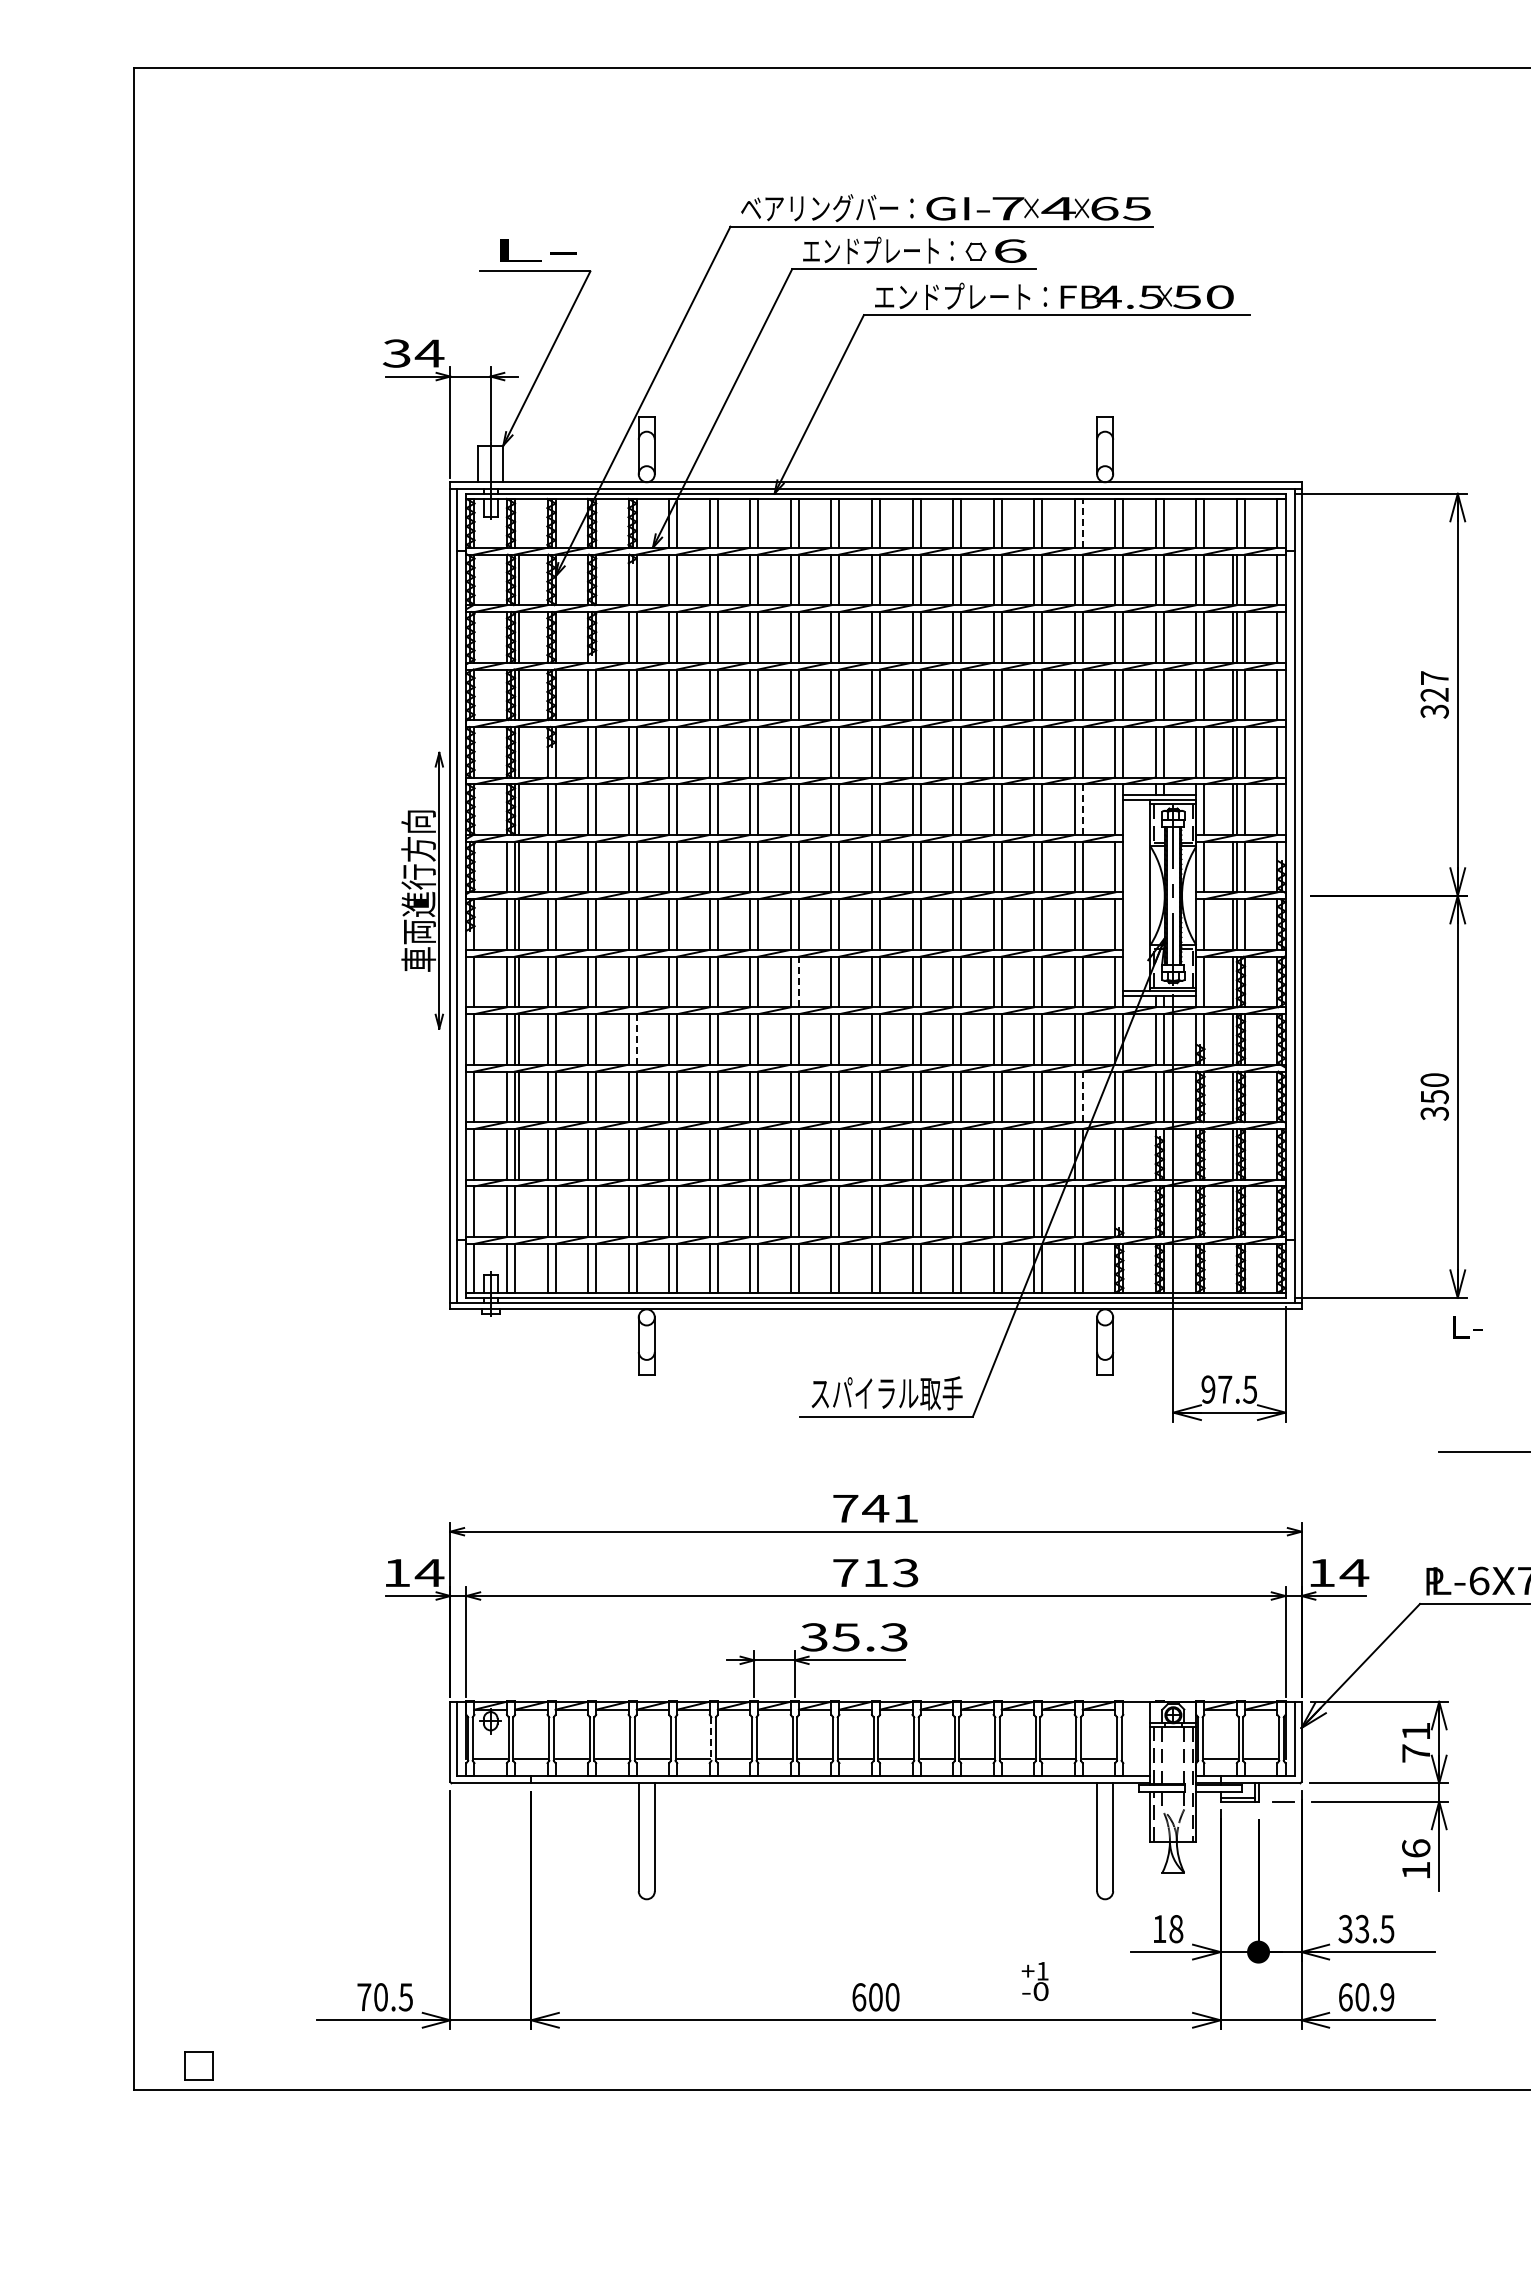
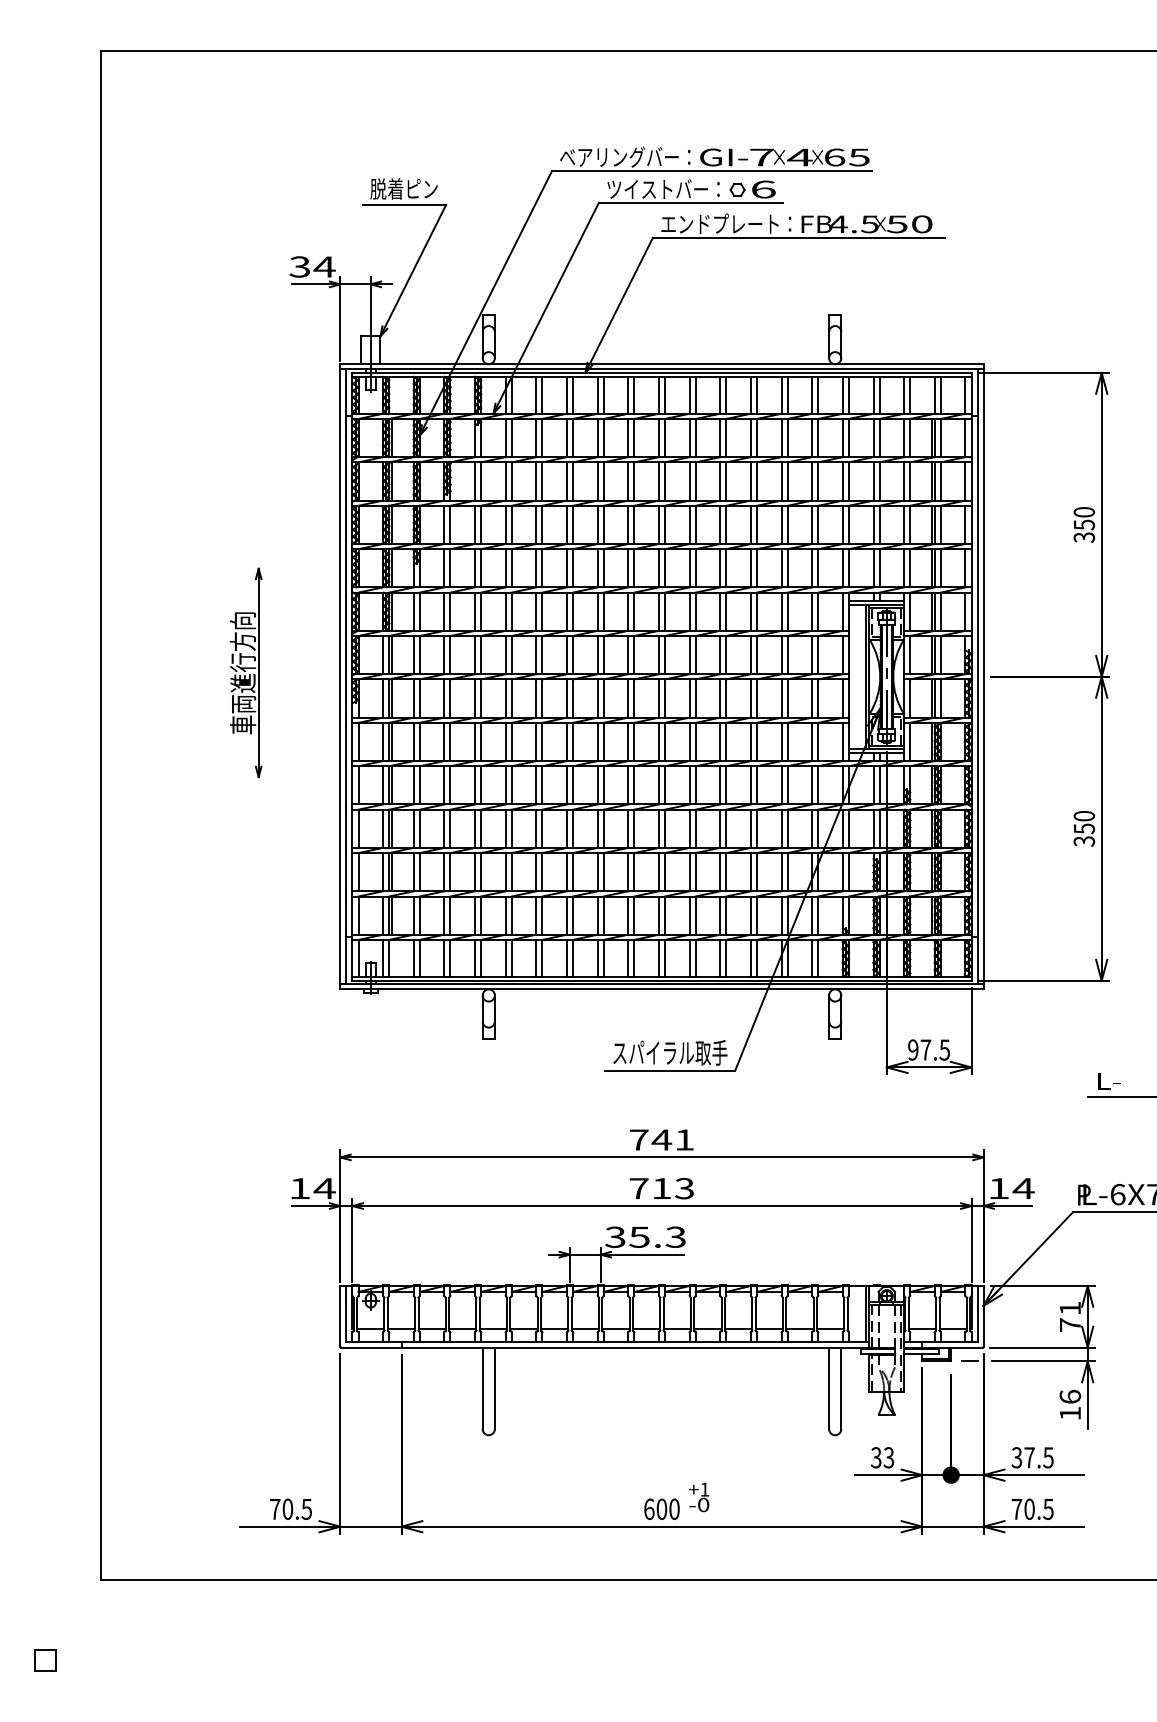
text: (878, 249) -> (663, 188), エンドプレート： -> ツイストバー：
text: (534, 250) -> (403, 189), L- -> 脱着ピン
line: (1082, 522) -> (818, 394), dashed -> solid
text: (1434, 686) -> (1084, 518), 327 -> 350
line: (1082, 809) -> (818, 611), dashed -> solid
part: (422, 890) -> (245, 672), moved
line: (1145, 895) -> (865, 676), added
line: (798, 981) -> (603, 741), dashed -> solid
line: (636, 1038) -> (481, 784), dashed -> solid
line: (1082, 1096) -> (818, 828), dashed -> solid
line: (519, 1211) -> (392, 915), added
text: (1467, 1327) -> (1109, 1081), moved
line: (1145, 1738) -> (865, 1313), added
line: (711, 1739) -> (537, 1314), dashed -> solid
text: (1167, 1928) -> (882, 1457), 18 -> 33
text: (1362, 1928) -> (1029, 1457), 33.5 -> 37.5
text: (1034, 1981) -> (698, 1497), moved
text: (1366, 1997) -> (1032, 1509), 60.9 -> 70.5
part: (198, 2065) -> (44, 1659), moved

